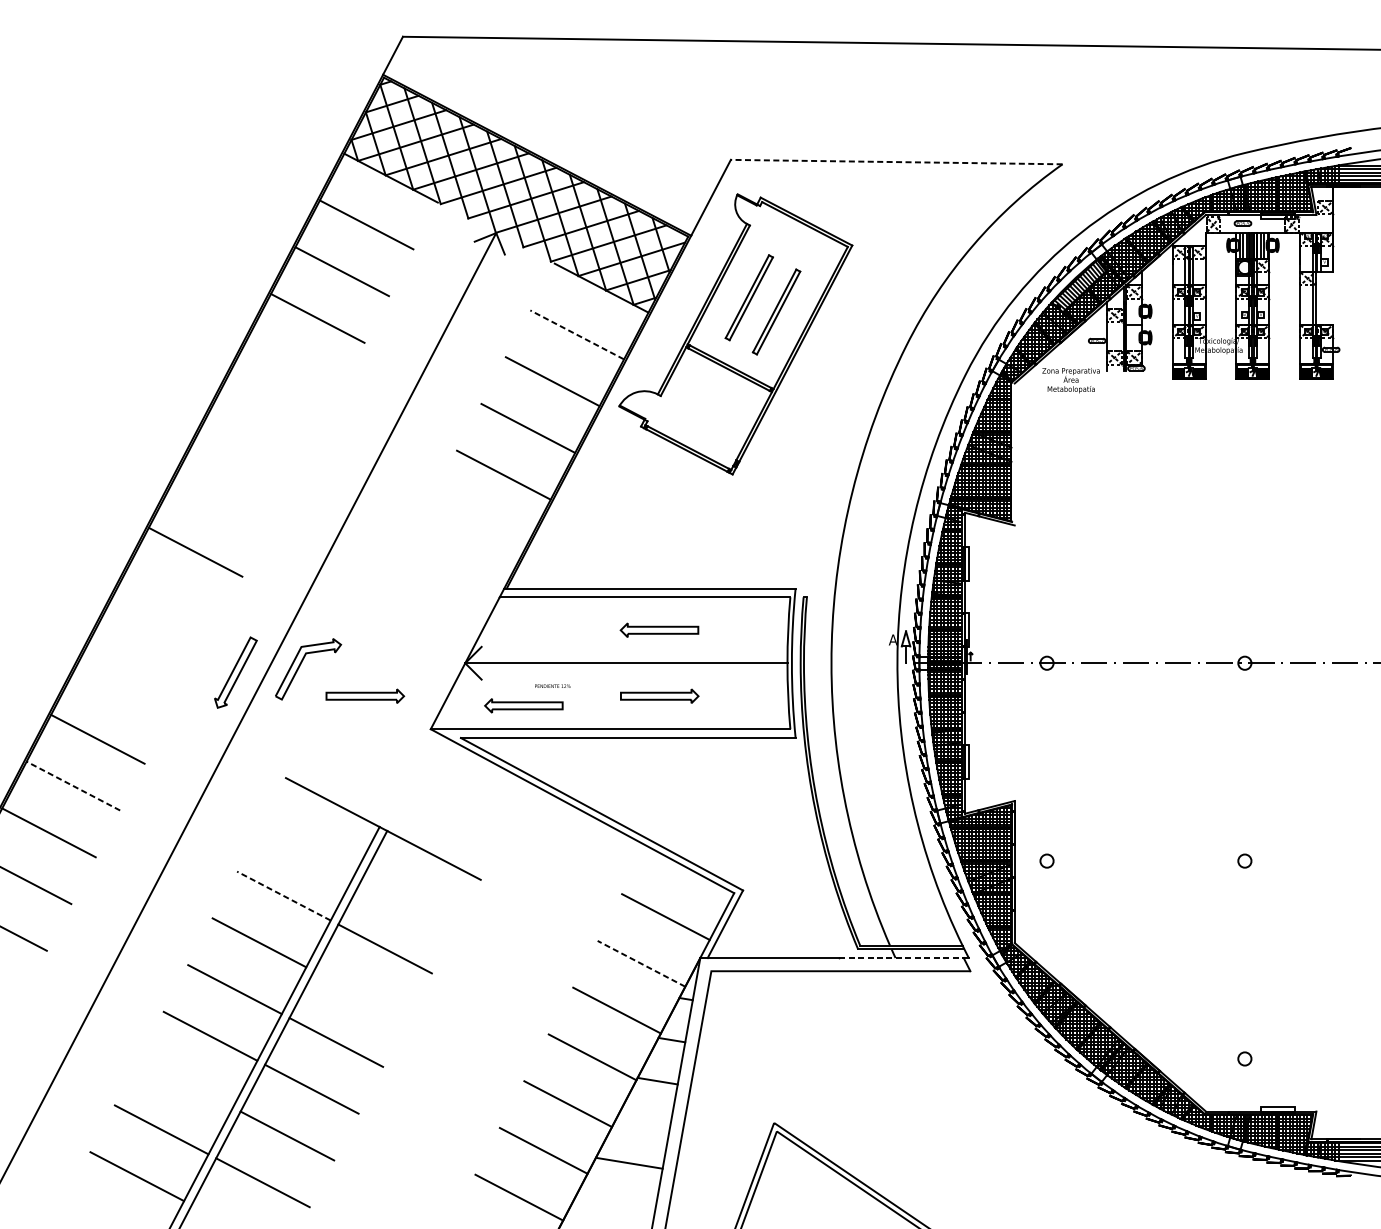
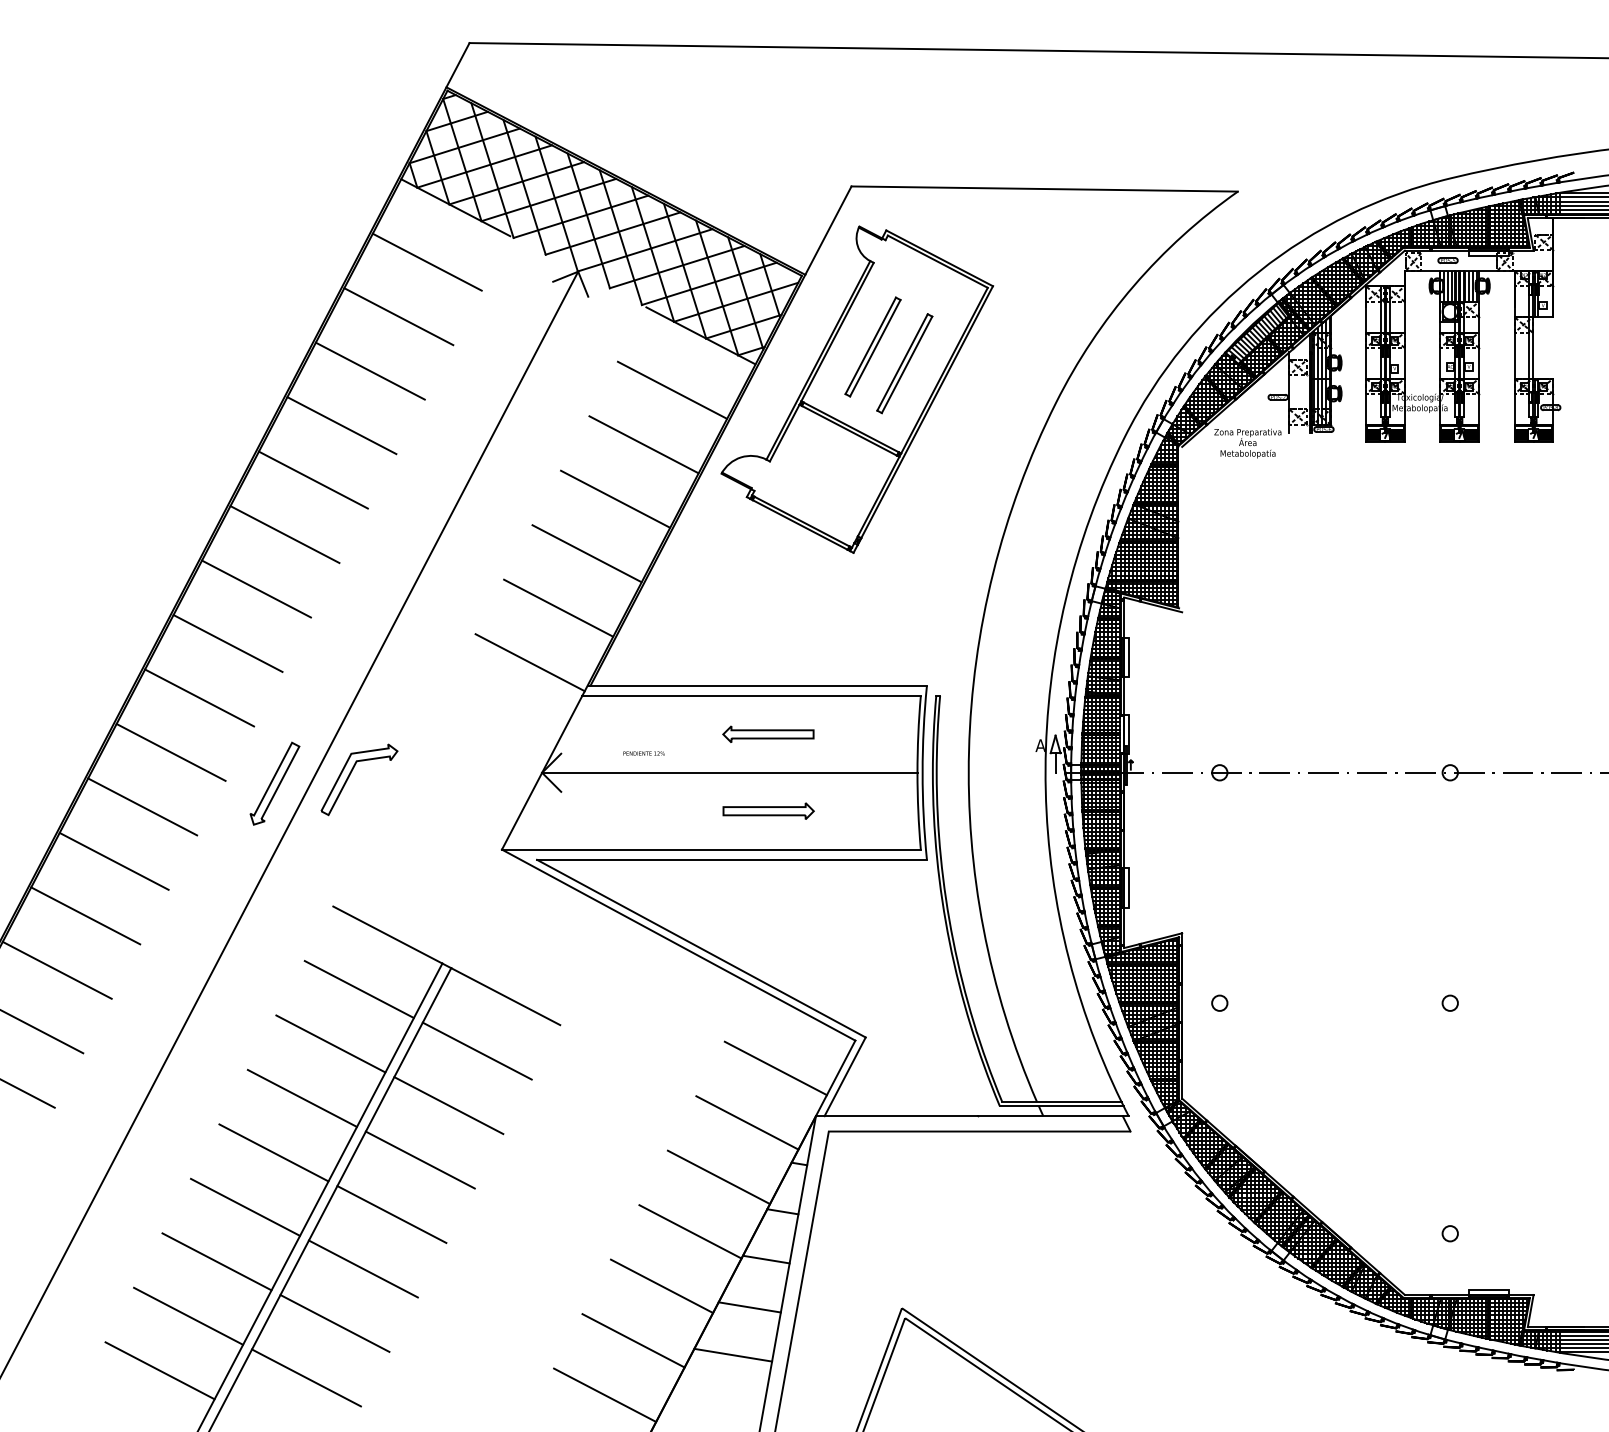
line: (896, 162) -> (1044, 189), dashed -> solid
hatch: (1134, 317) -> (1321, 370), added
line: (576, 335) -> (671, 390), dashed -> solid
line: (293, 365) -> (341, 425), added
line: (268, 411) -> (312, 479), added
line: (244, 458) -> (284, 534), added
line: (220, 505) -> (256, 588), added
line: (479, 521) -> (558, 607), added
line: (454, 568) -> (529, 662), added
line: (171, 598) -> (199, 697), added
line: (146, 645) -> (170, 752), added
text: (552, 686) -> (643, 753), moved
line: (122, 692) -> (142, 806), added
part: (365, 695) -> (425, 810), removed
part: (523, 705) -> (610, 821), removed
line: (73, 785) -> (85, 915), dashed -> solid
line: (307, 849) -> (358, 989), added
line: (283, 895) -> (330, 1043), dashed -> solid
line: (408, 901) -> (476, 1050), added
line: (901, 958) -> (1050, 1116), dashed -> solid
line: (641, 963) -> (747, 1122), dashed -> solid
line: (359, 995) -> (419, 1159), added
line: (185, 1082) -> (216, 1261), added
line: (643, 1122) -> (749, 1307), added

